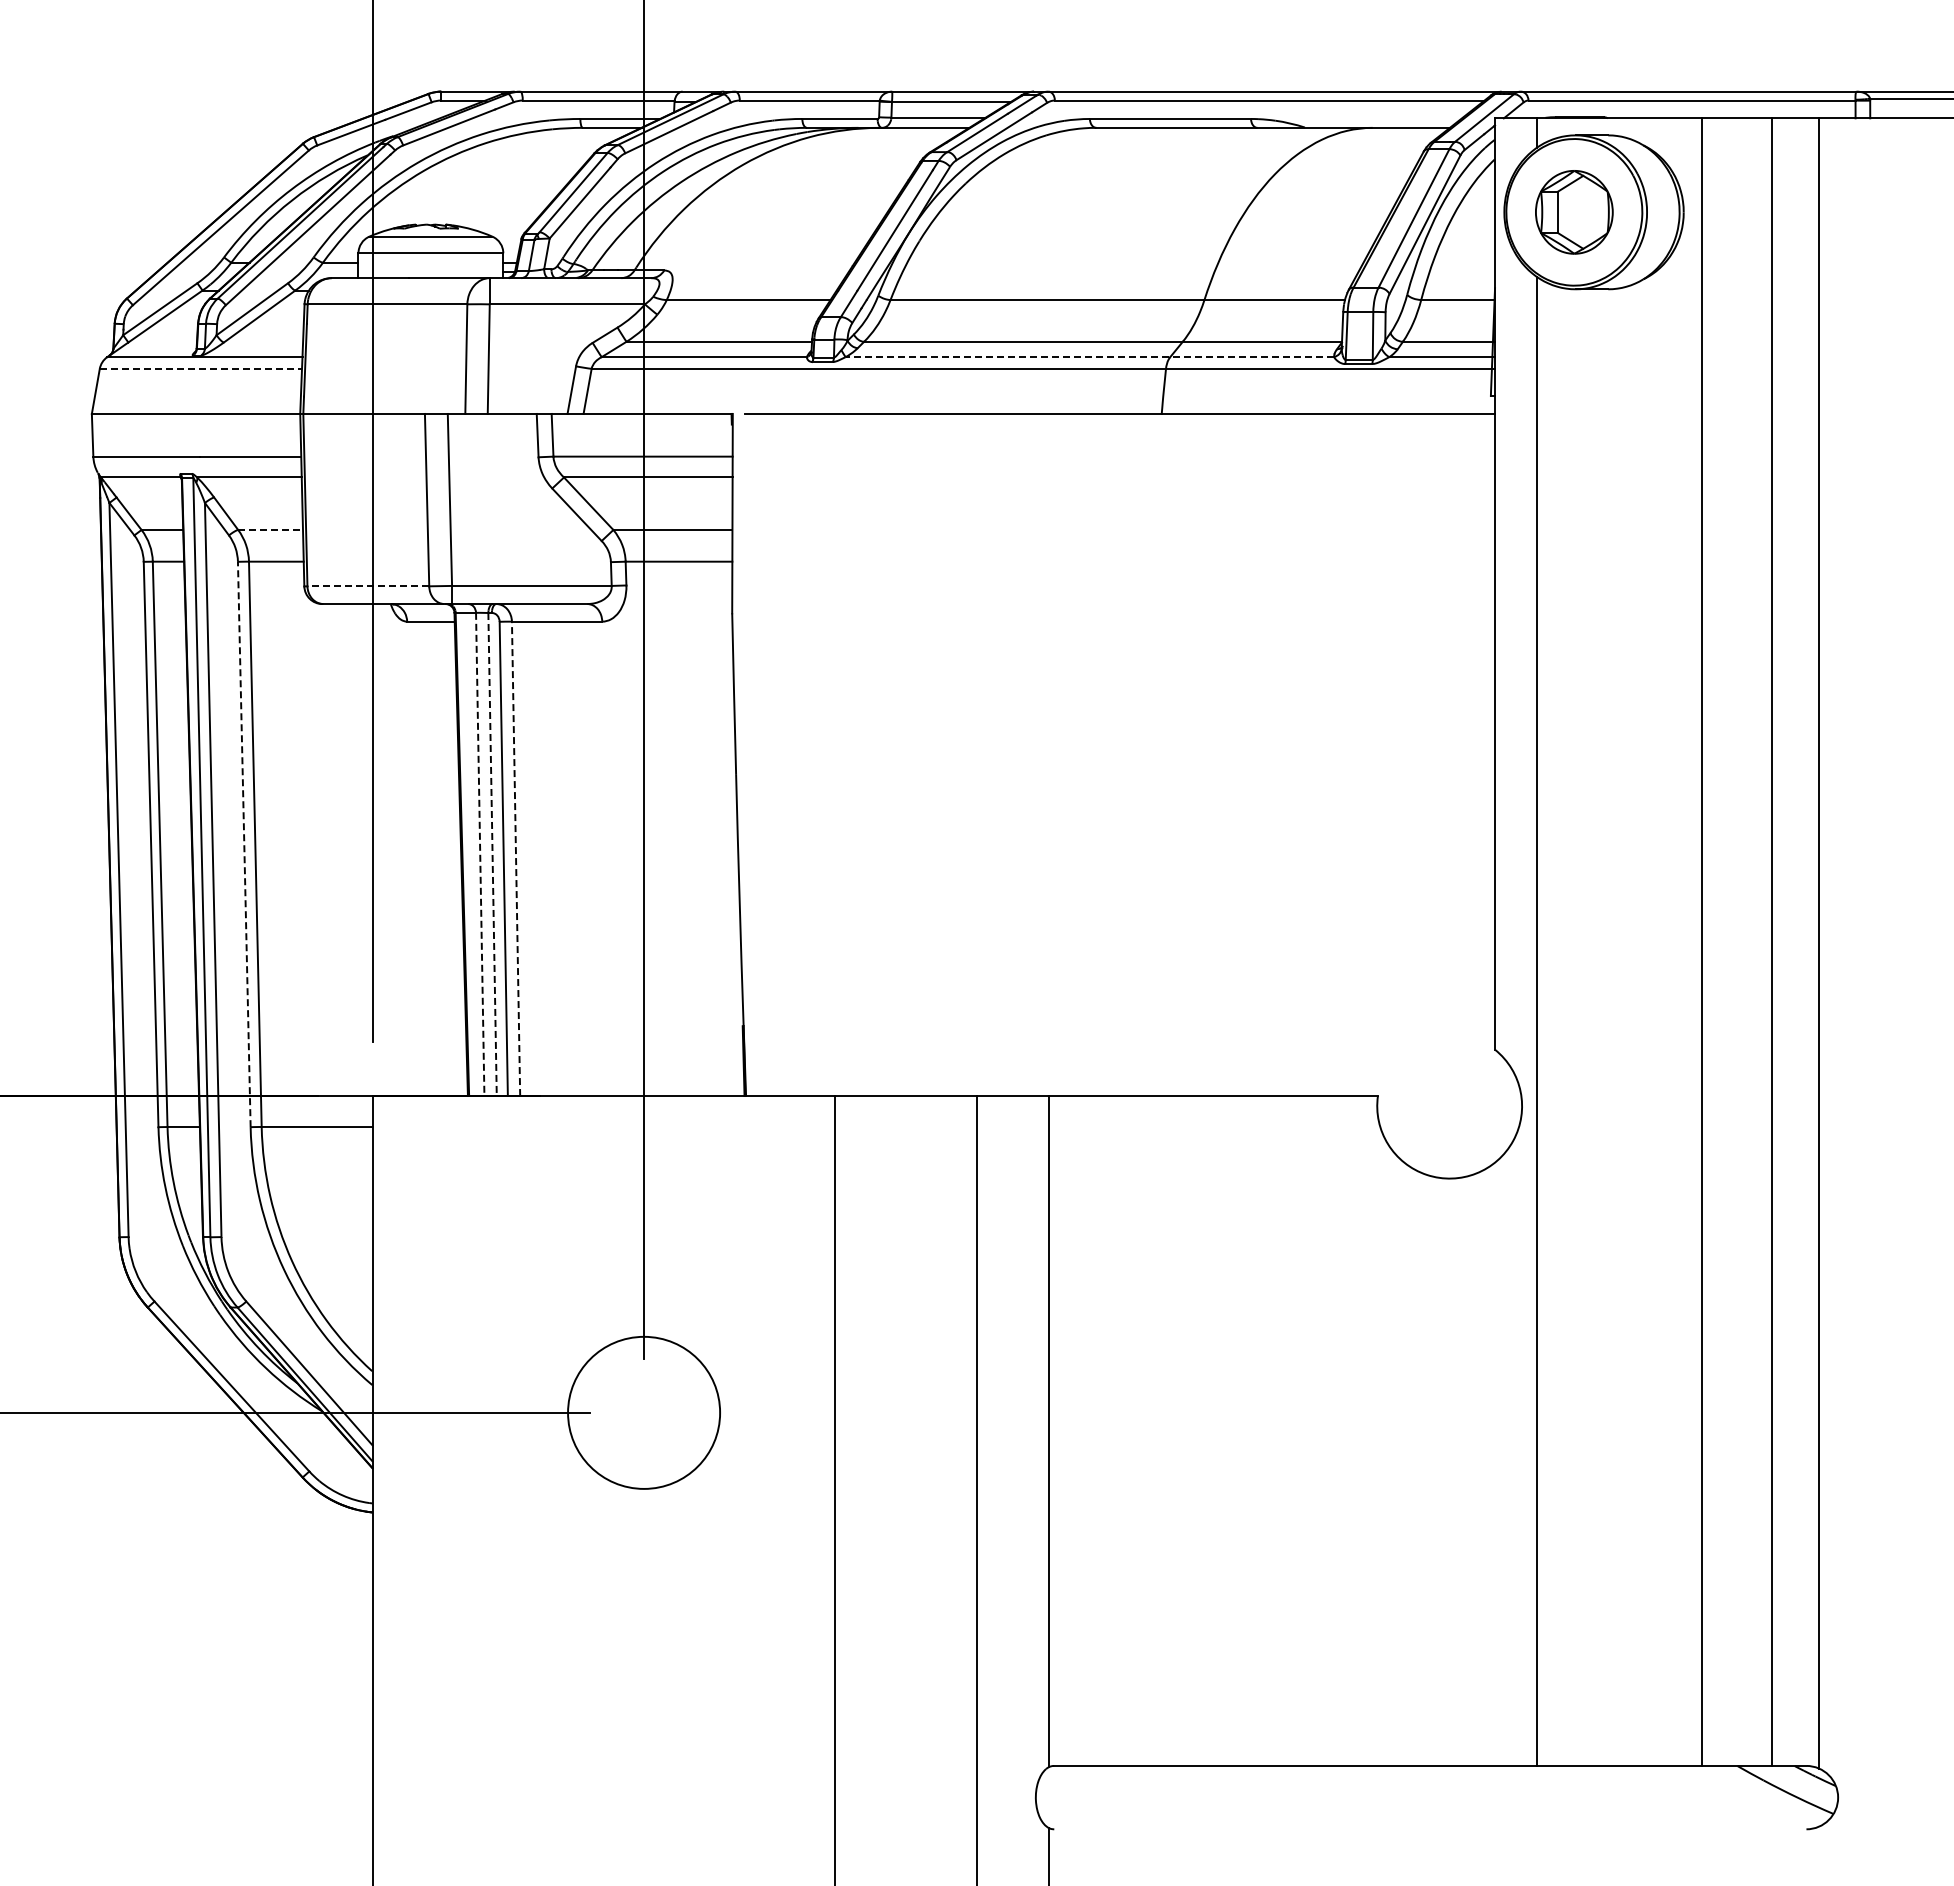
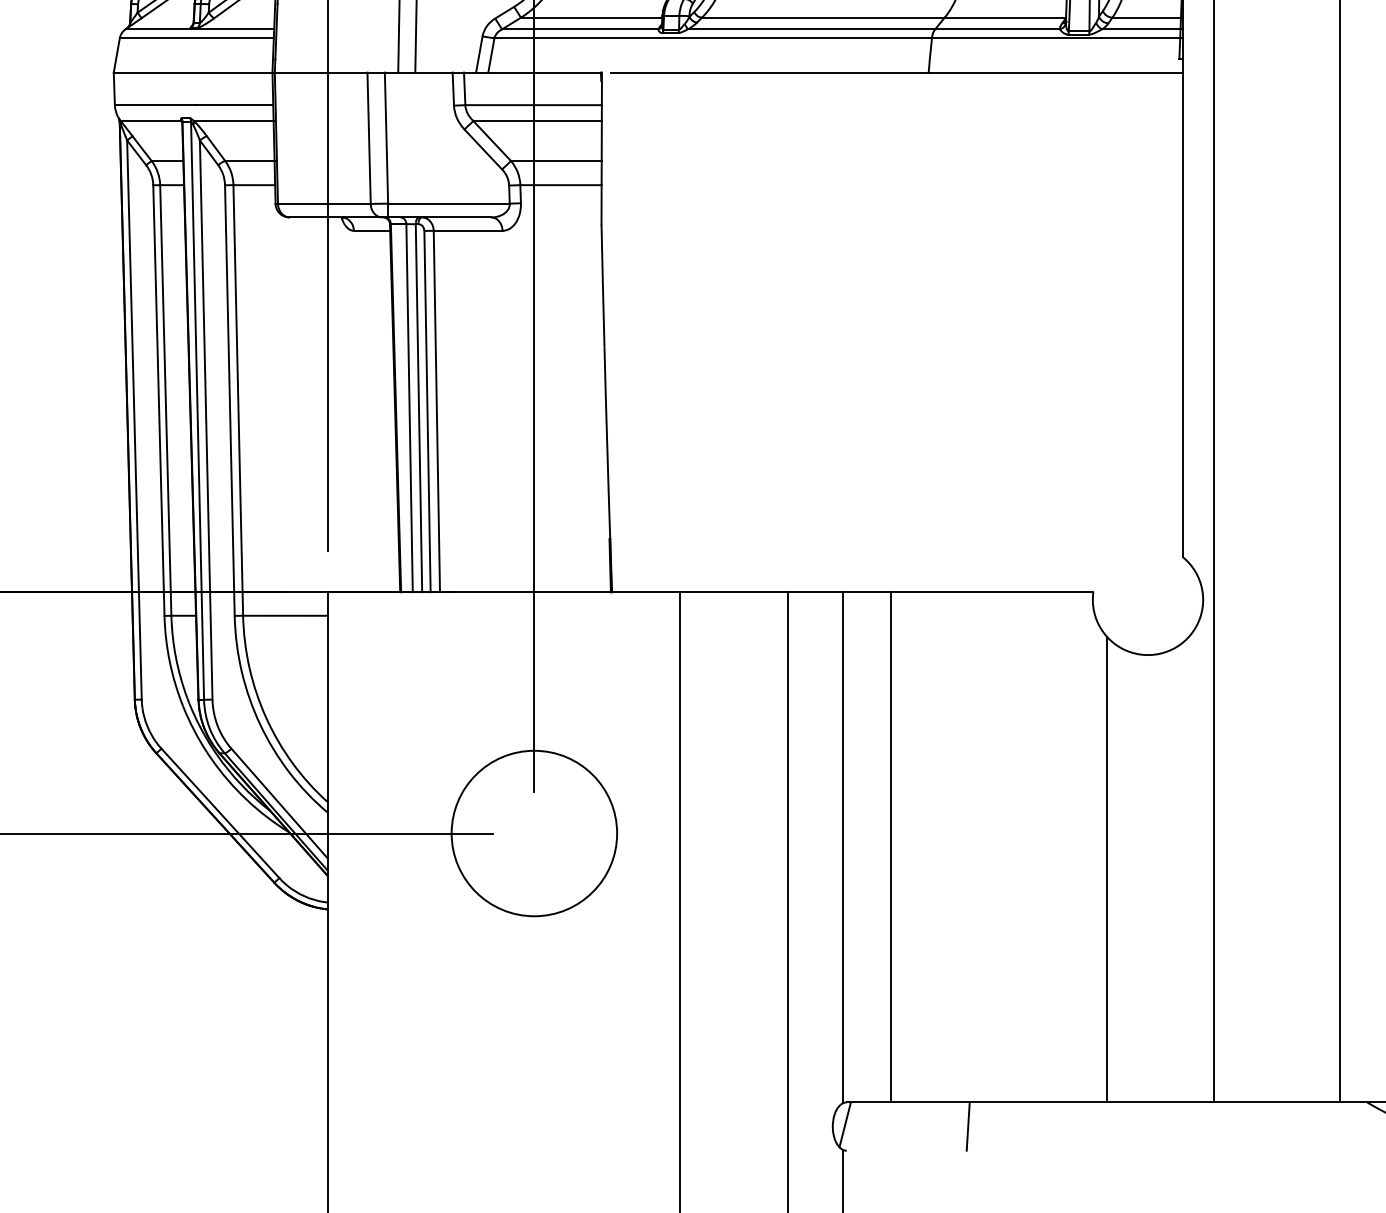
line: (1089, 357) -> (873, 29), dashed -> solid
line: (201, 368) -> (197, 38), dashed -> solid
line: (271, 529) -> (250, 160), dashed -> solid
line: (368, 586) -> (324, 204), dashed -> solid
line: (244, 844) -> (230, 400), dashed -> solid
line: (480, 854) -> (409, 408), dashed -> solid
line: (492, 854) -> (418, 408), dashed -> solid
line: (516, 858) -> (437, 411), dashed -> solid
circle: (643, 1412) -> (533, 833), size x1.43
line: (1111, 1430) -> (890, 846), added
line: (1395, 1459) -> (1106, 869), added
line: (1051, 1794) -> (844, 1124), added
line: (1213, 1797) -> (968, 1126), added

